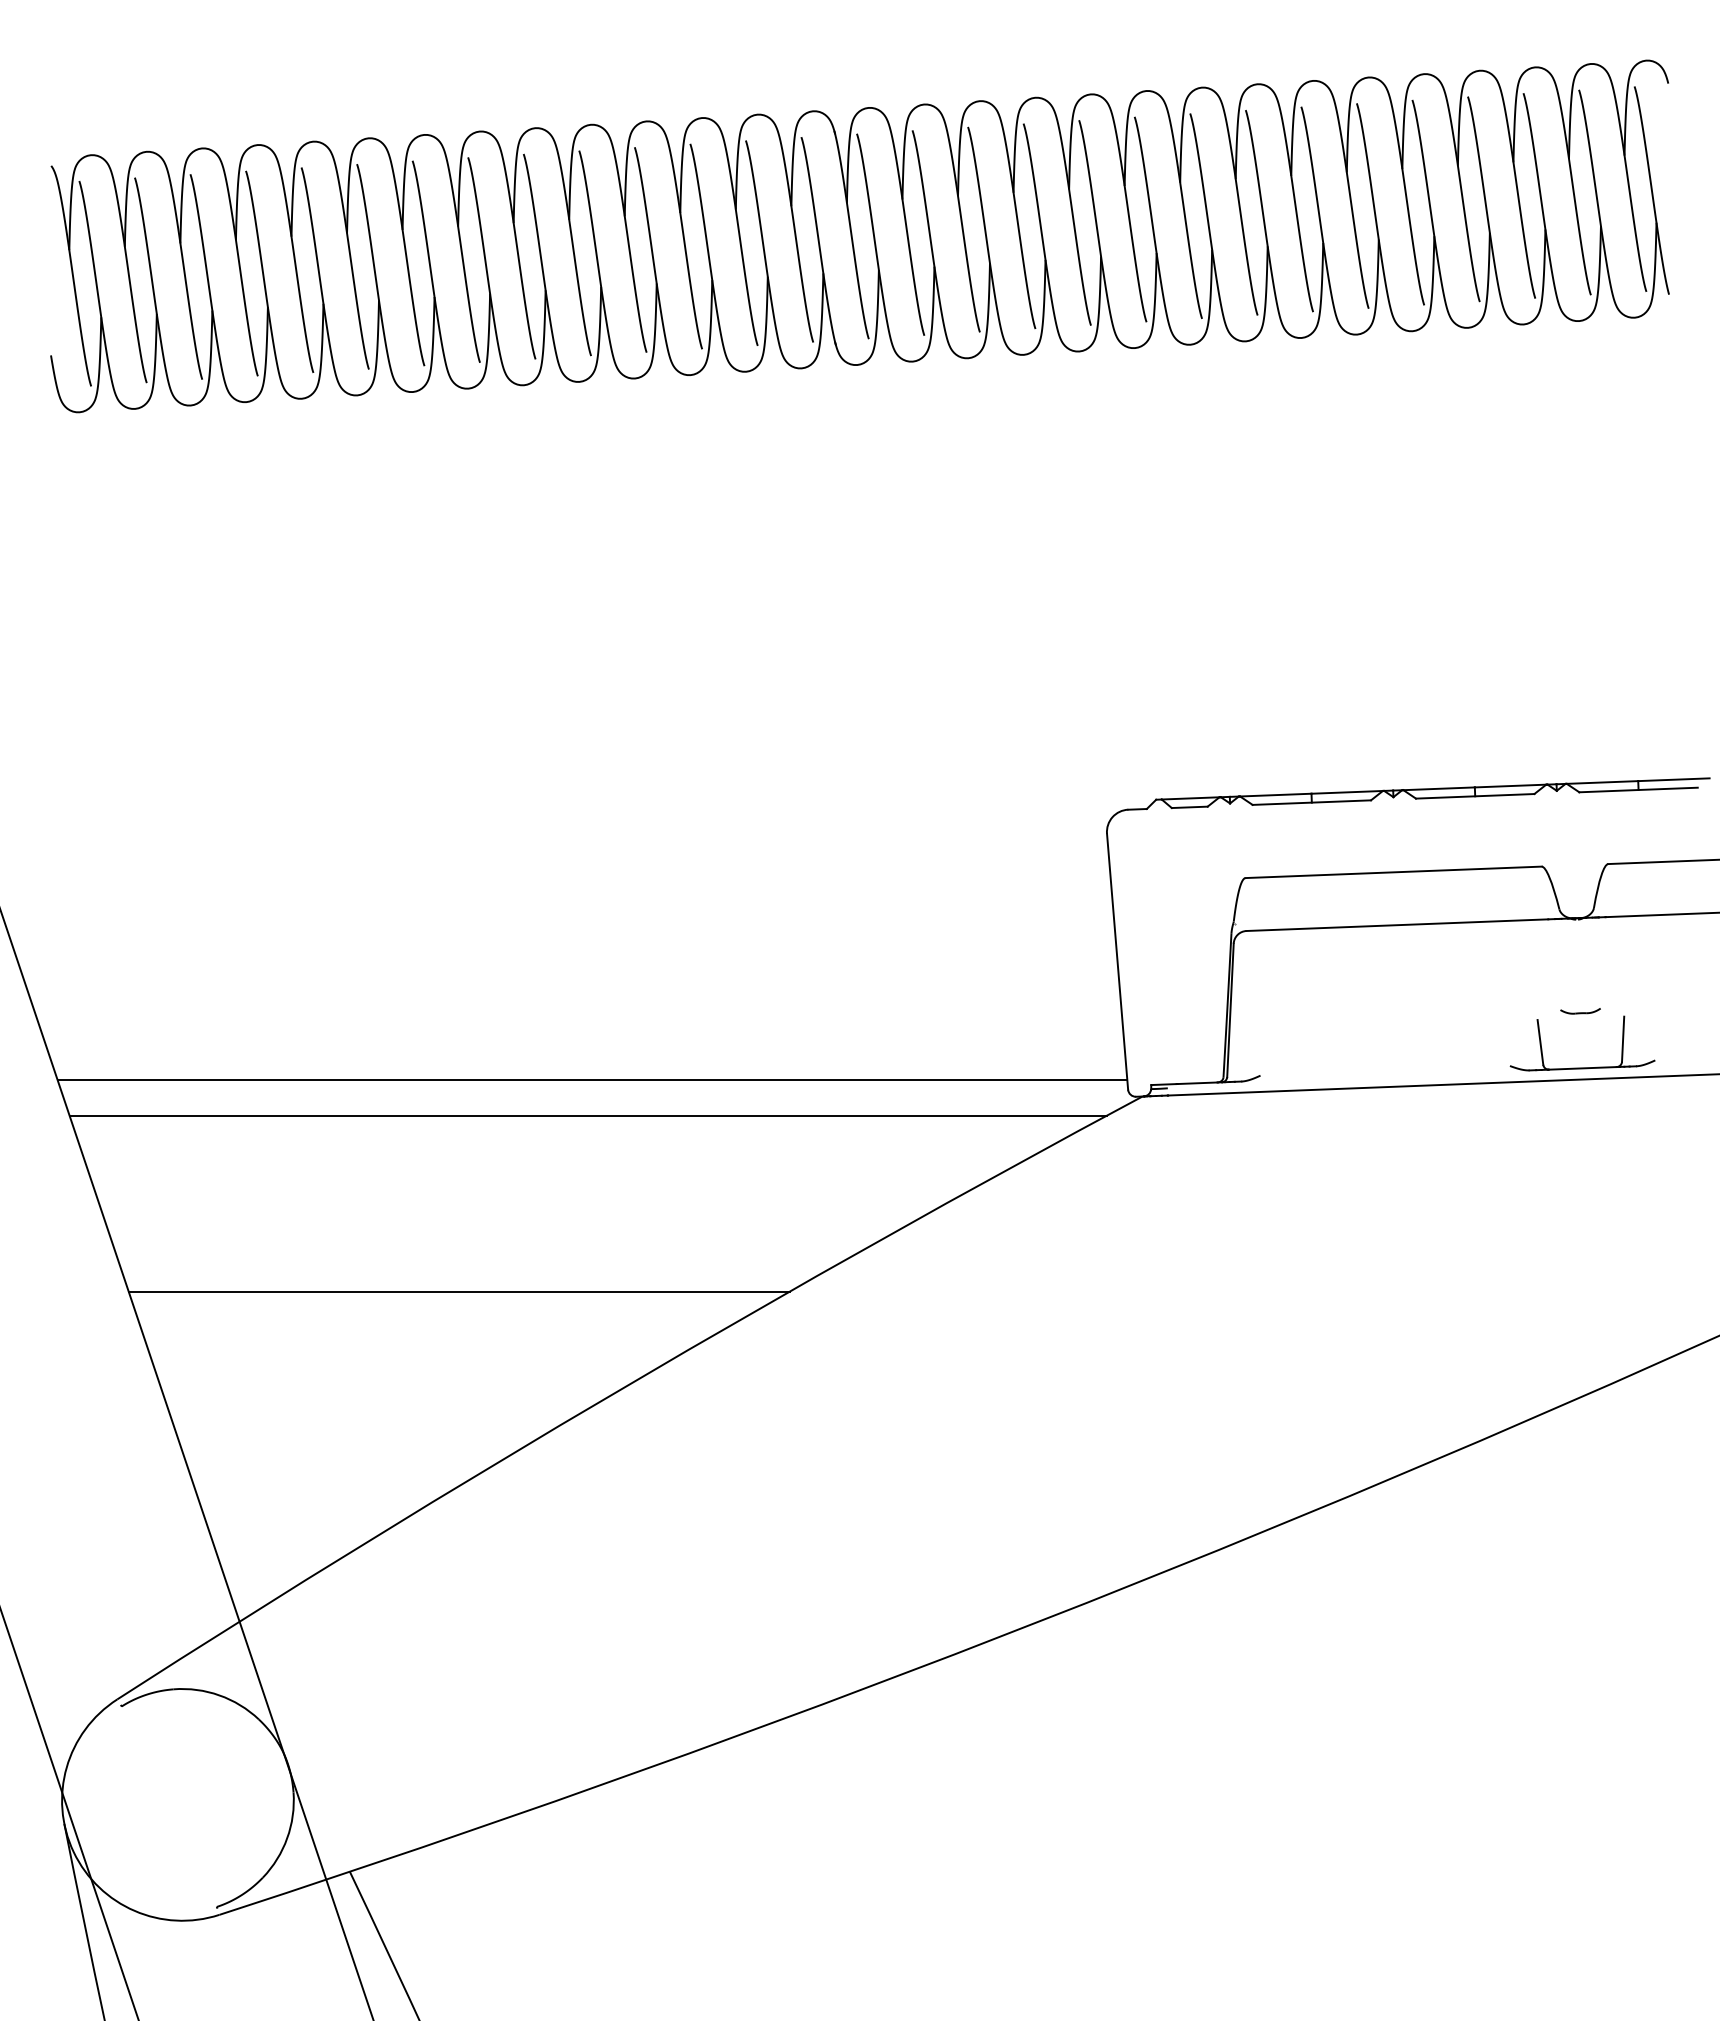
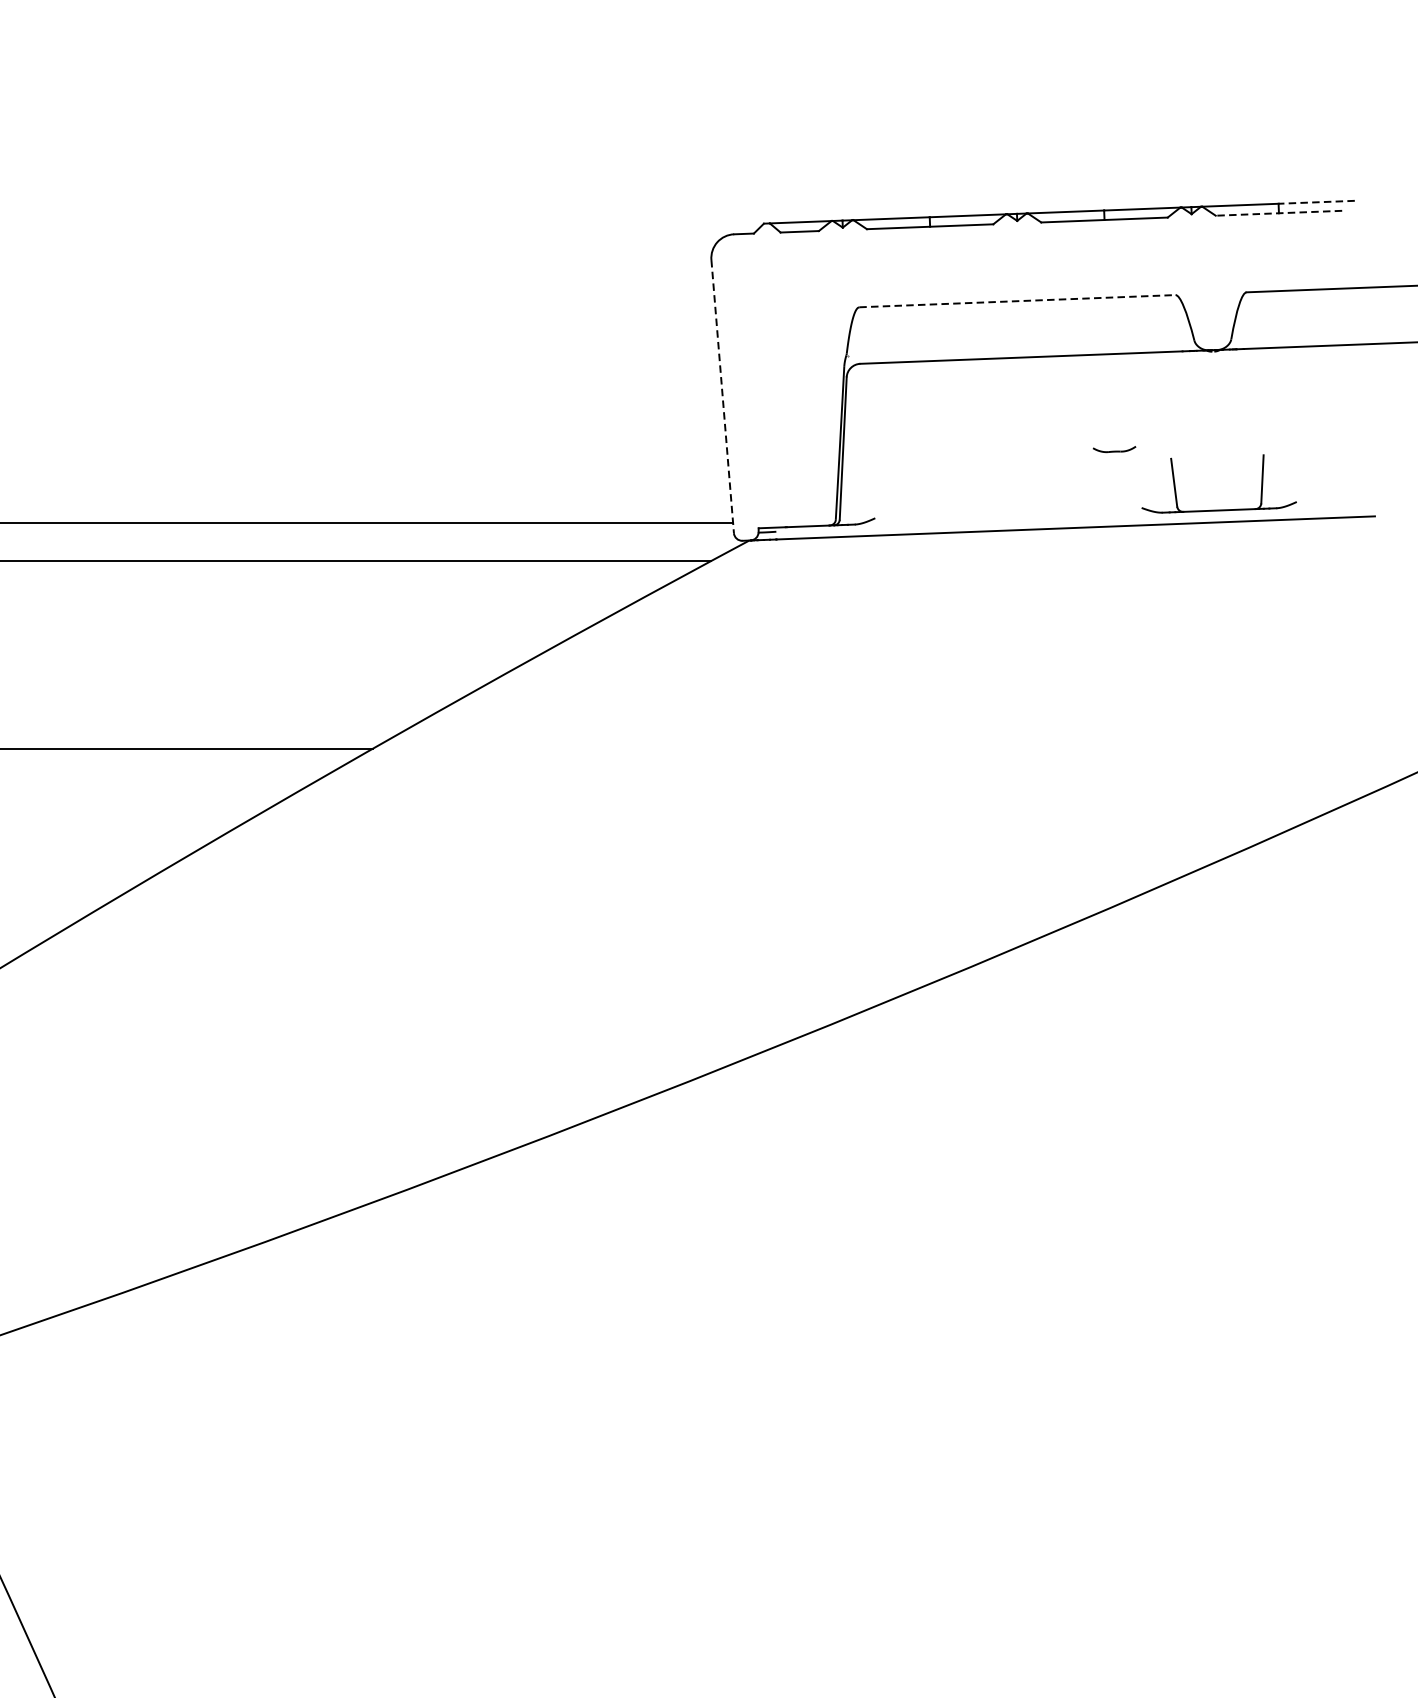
line: (1673, 779) -> (1316, 202), solid -> dashed
line: (1638, 790) -> (1278, 213), solid -> dashed
line: (1394, 872) -> (1018, 301), solid -> dashed
line: (1117, 962) -> (722, 397), solid -> dashed
part: (1580, 1011) -> (1114, 449), moved

